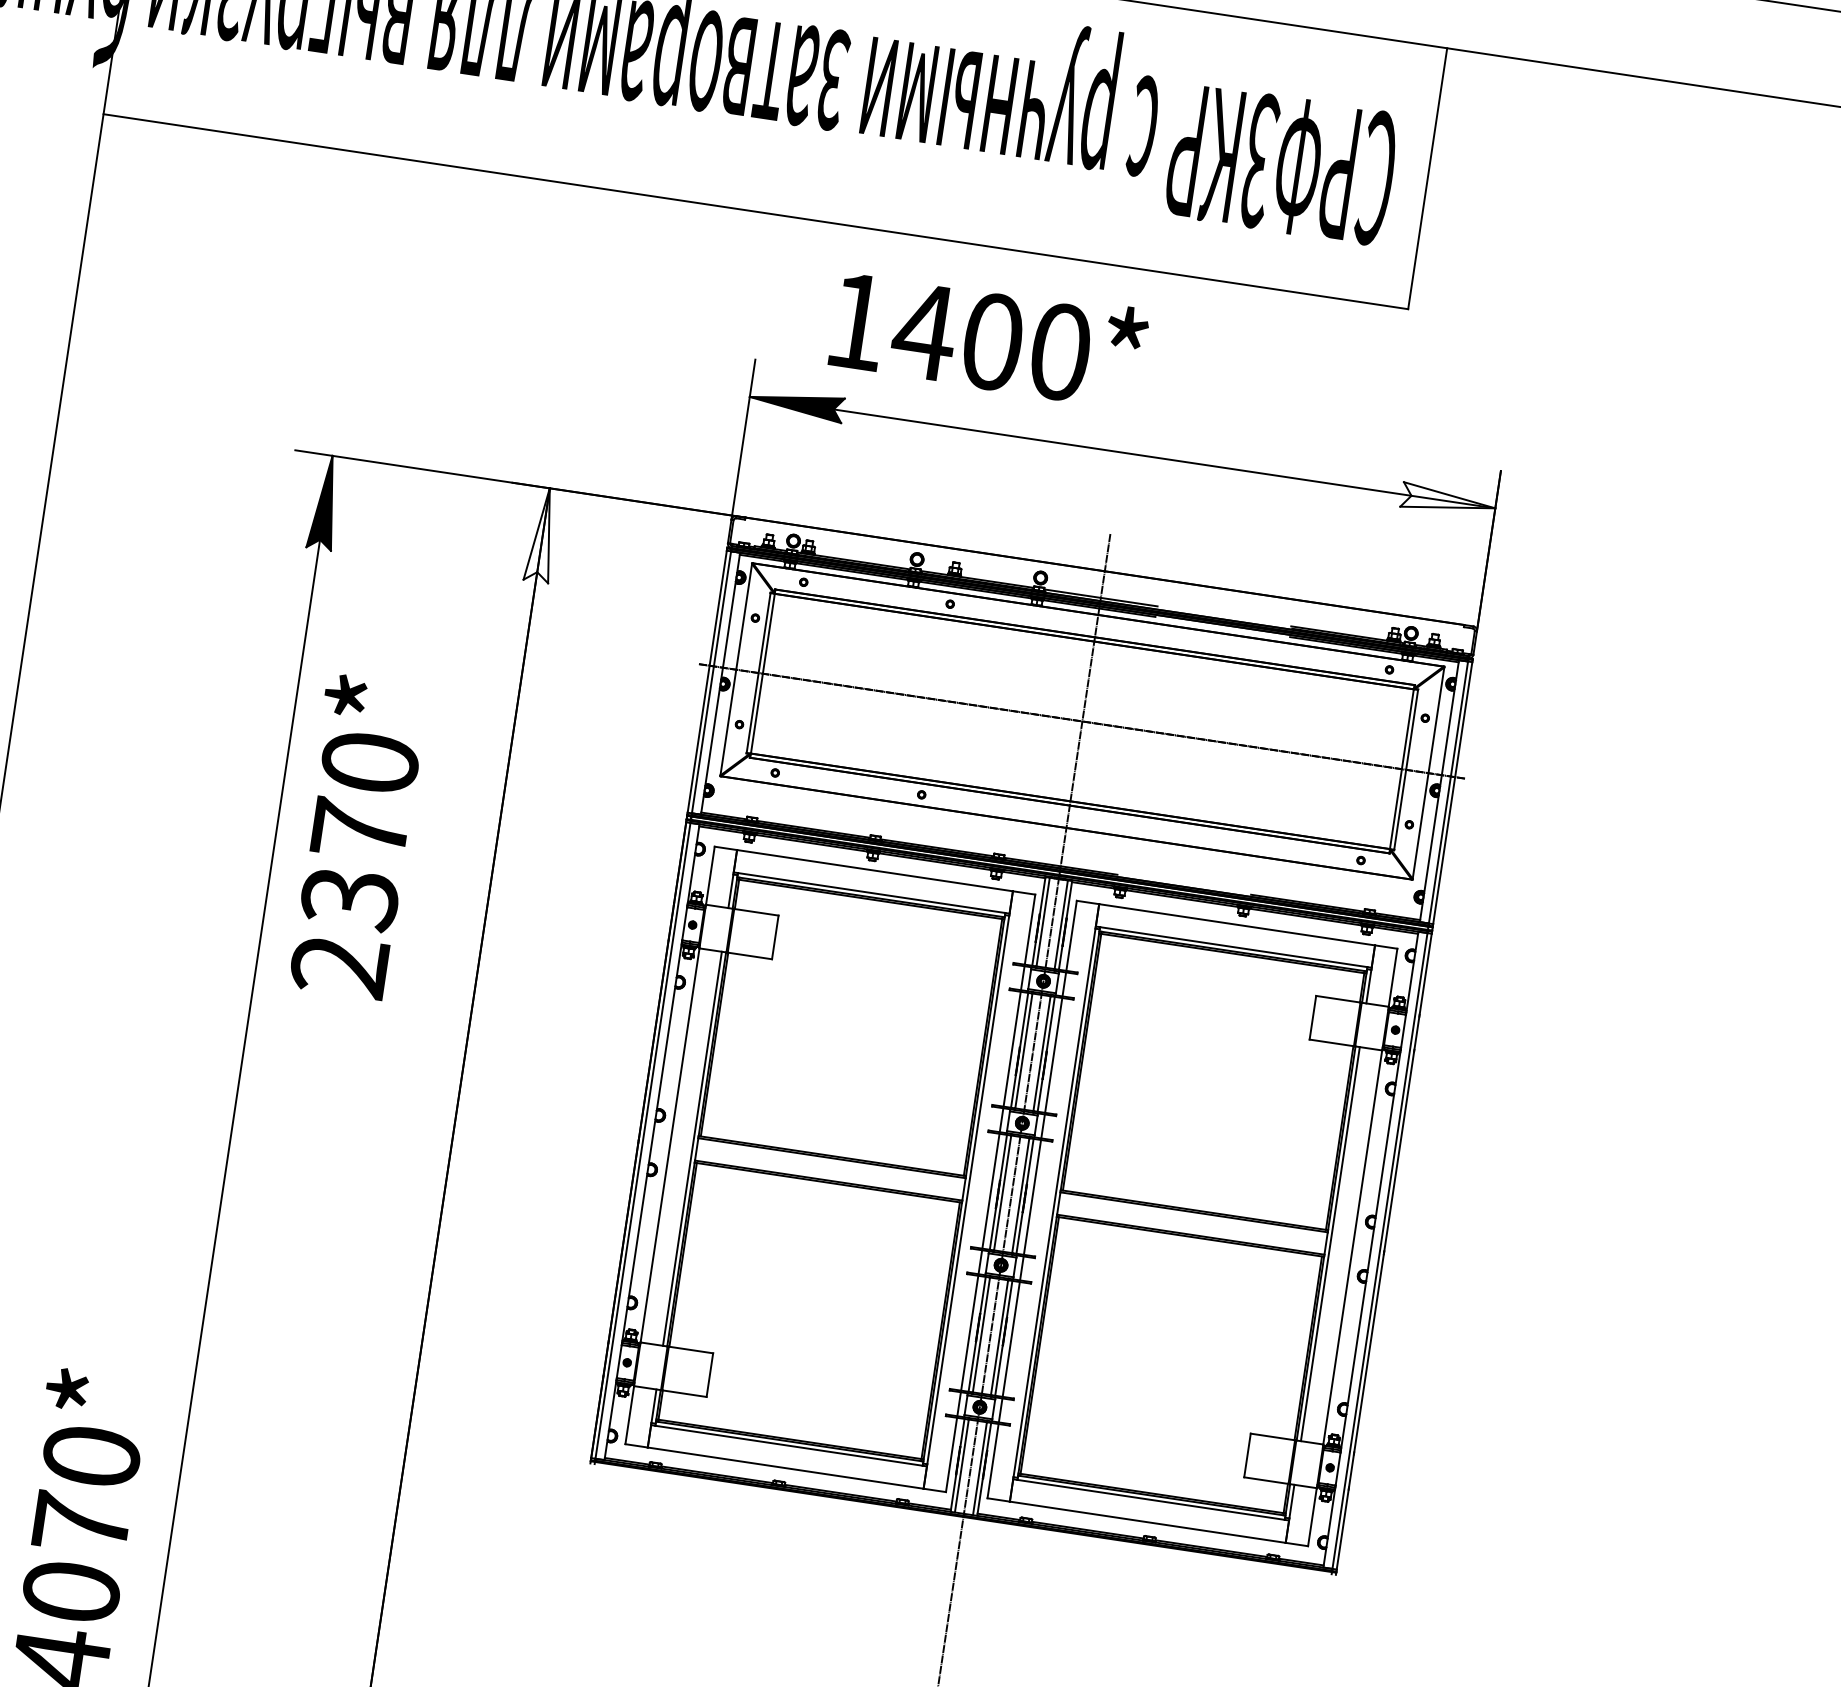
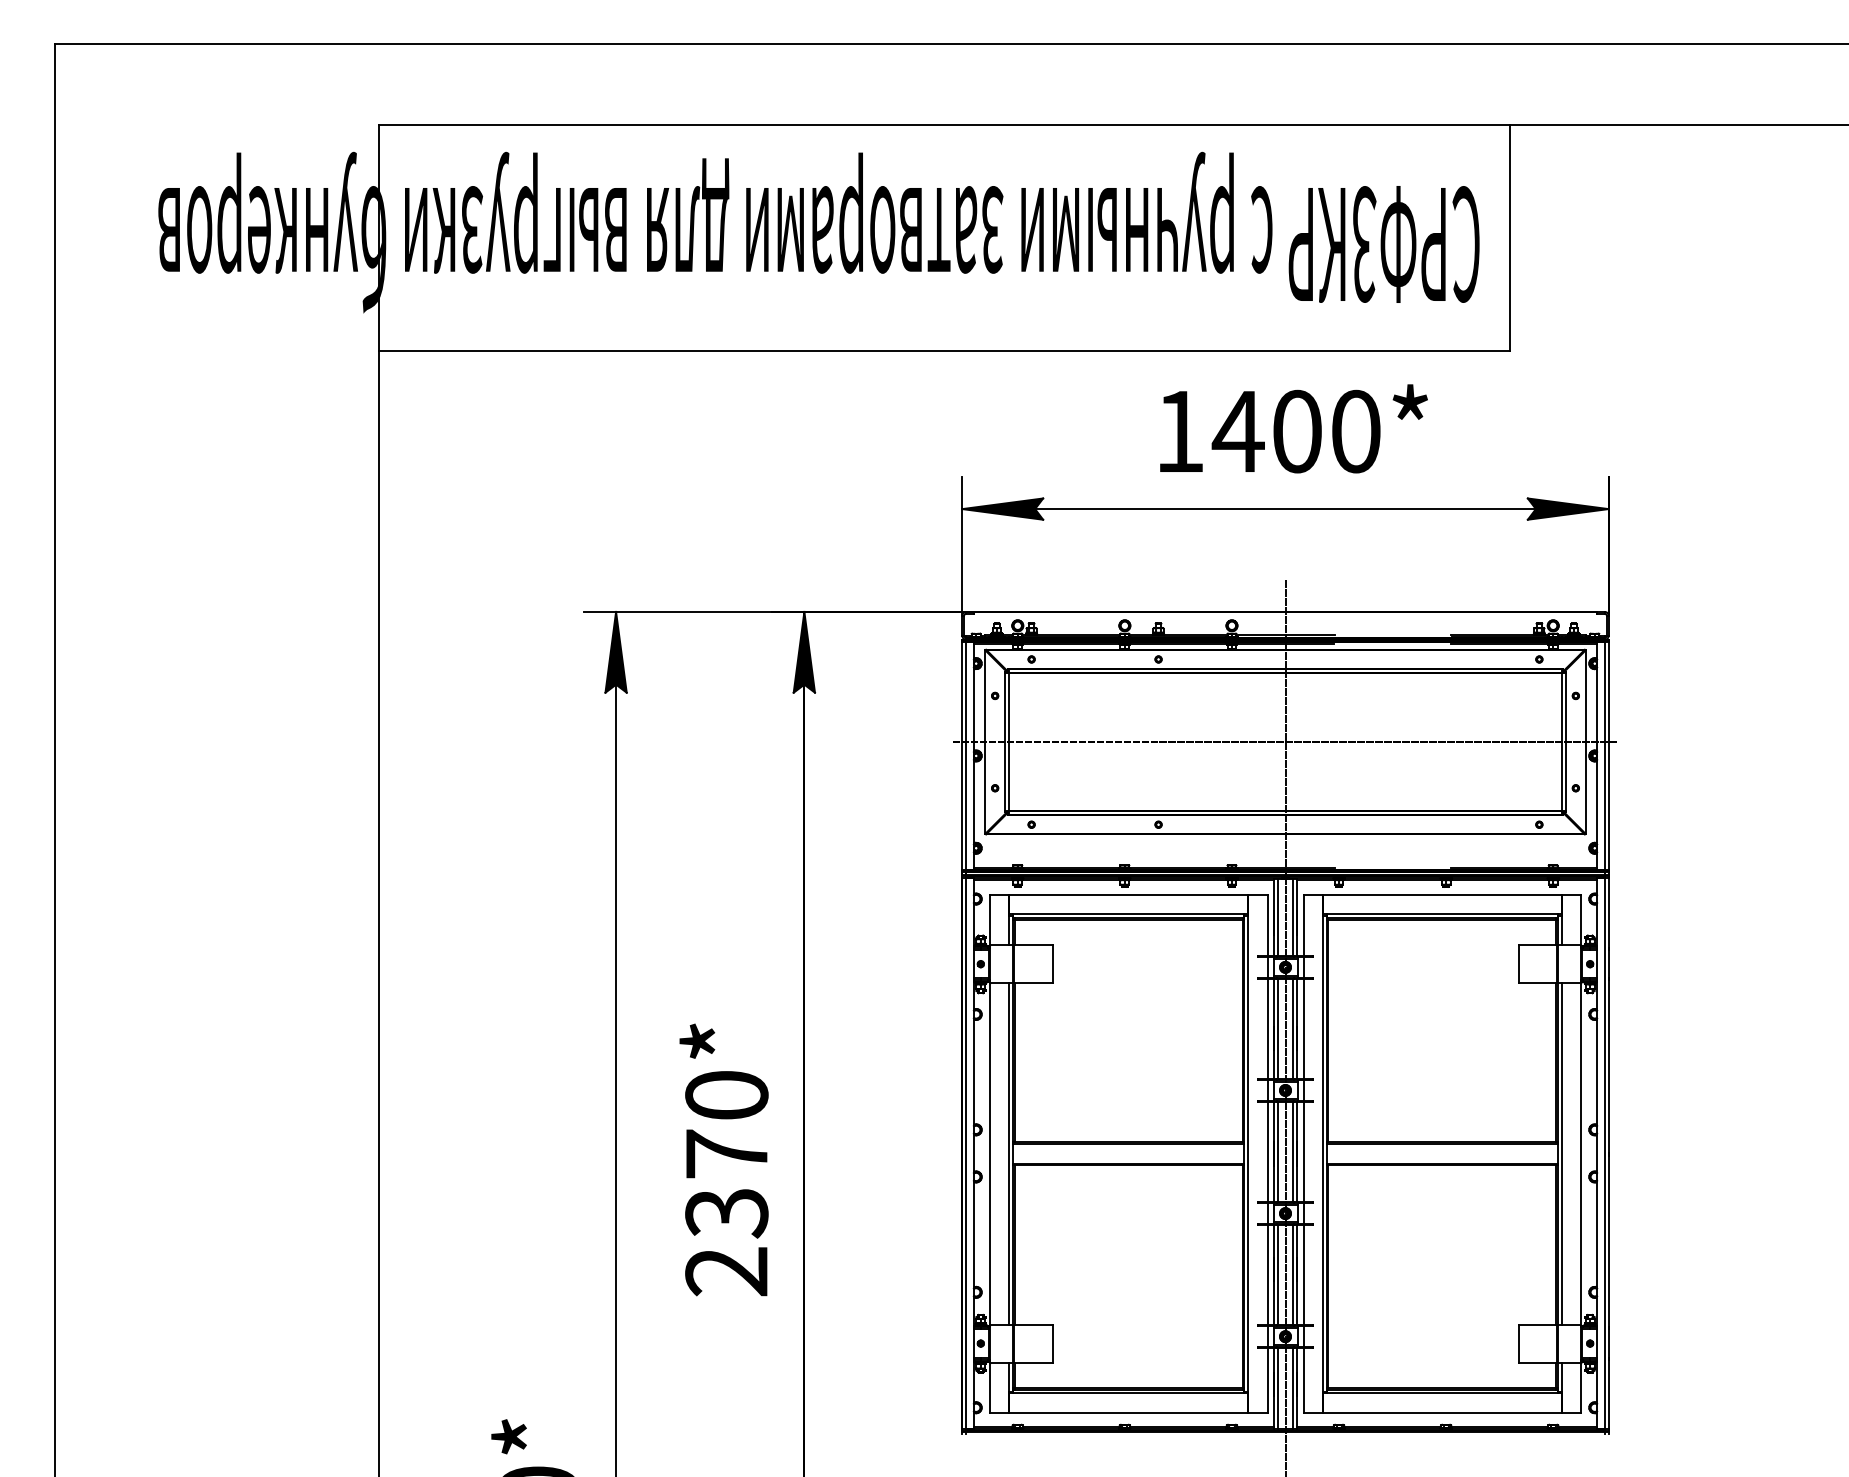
text: (988, 337) -> (1293, 428), moved
fill: (1447, 500) -> (1567, 508), added
fill: (541, 533) -> (803, 651), added
text: (355, 836) -> (723, 1159), moved

